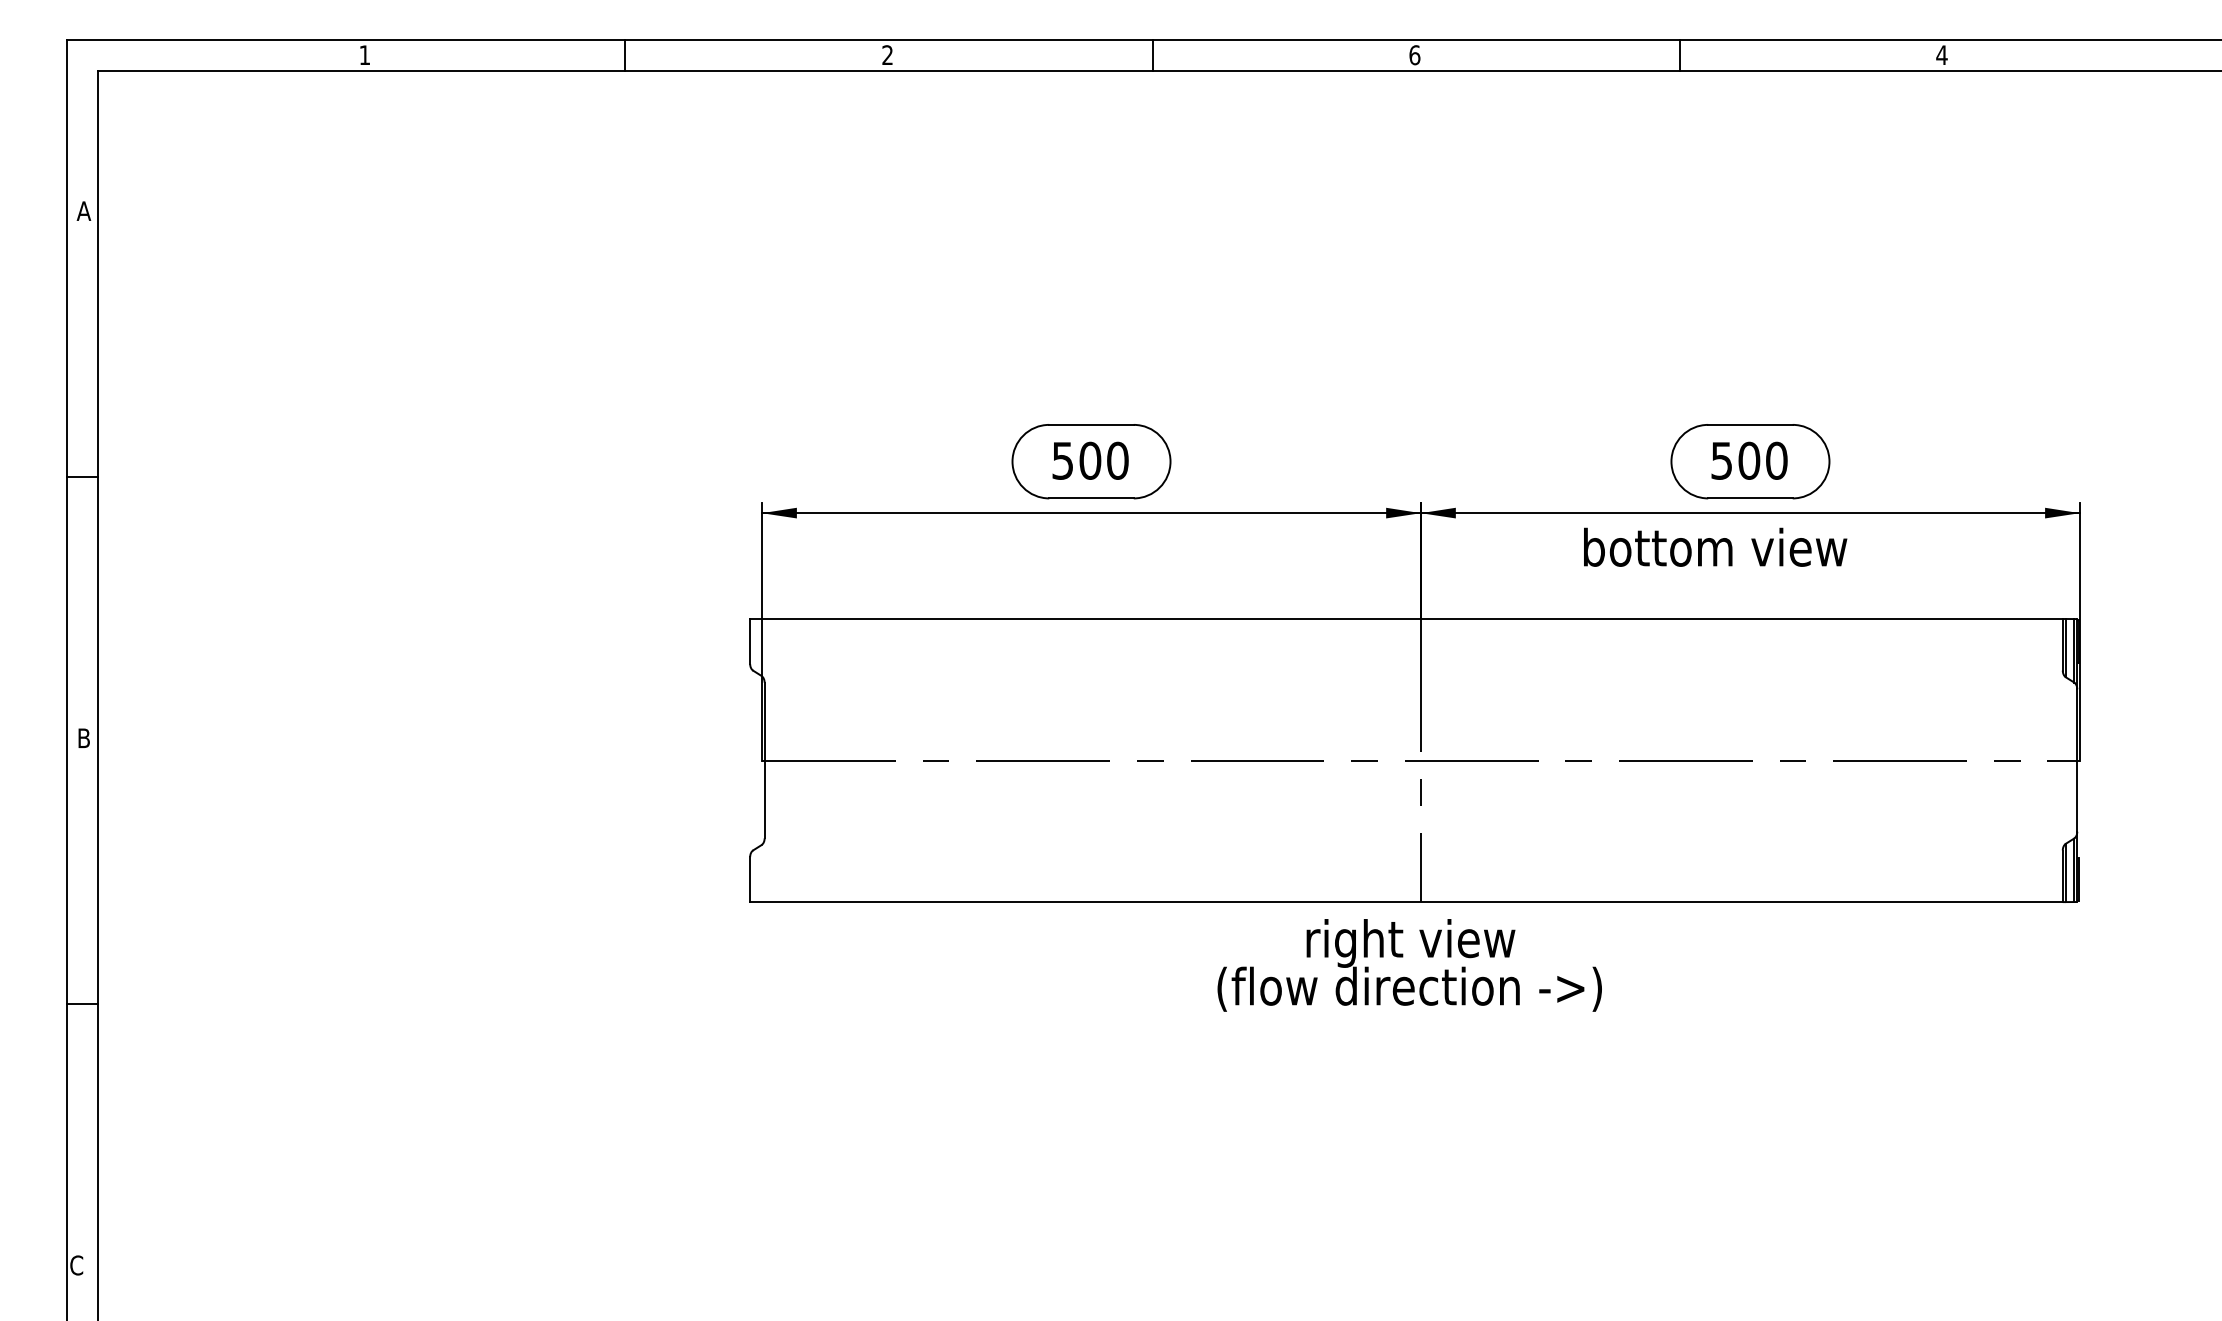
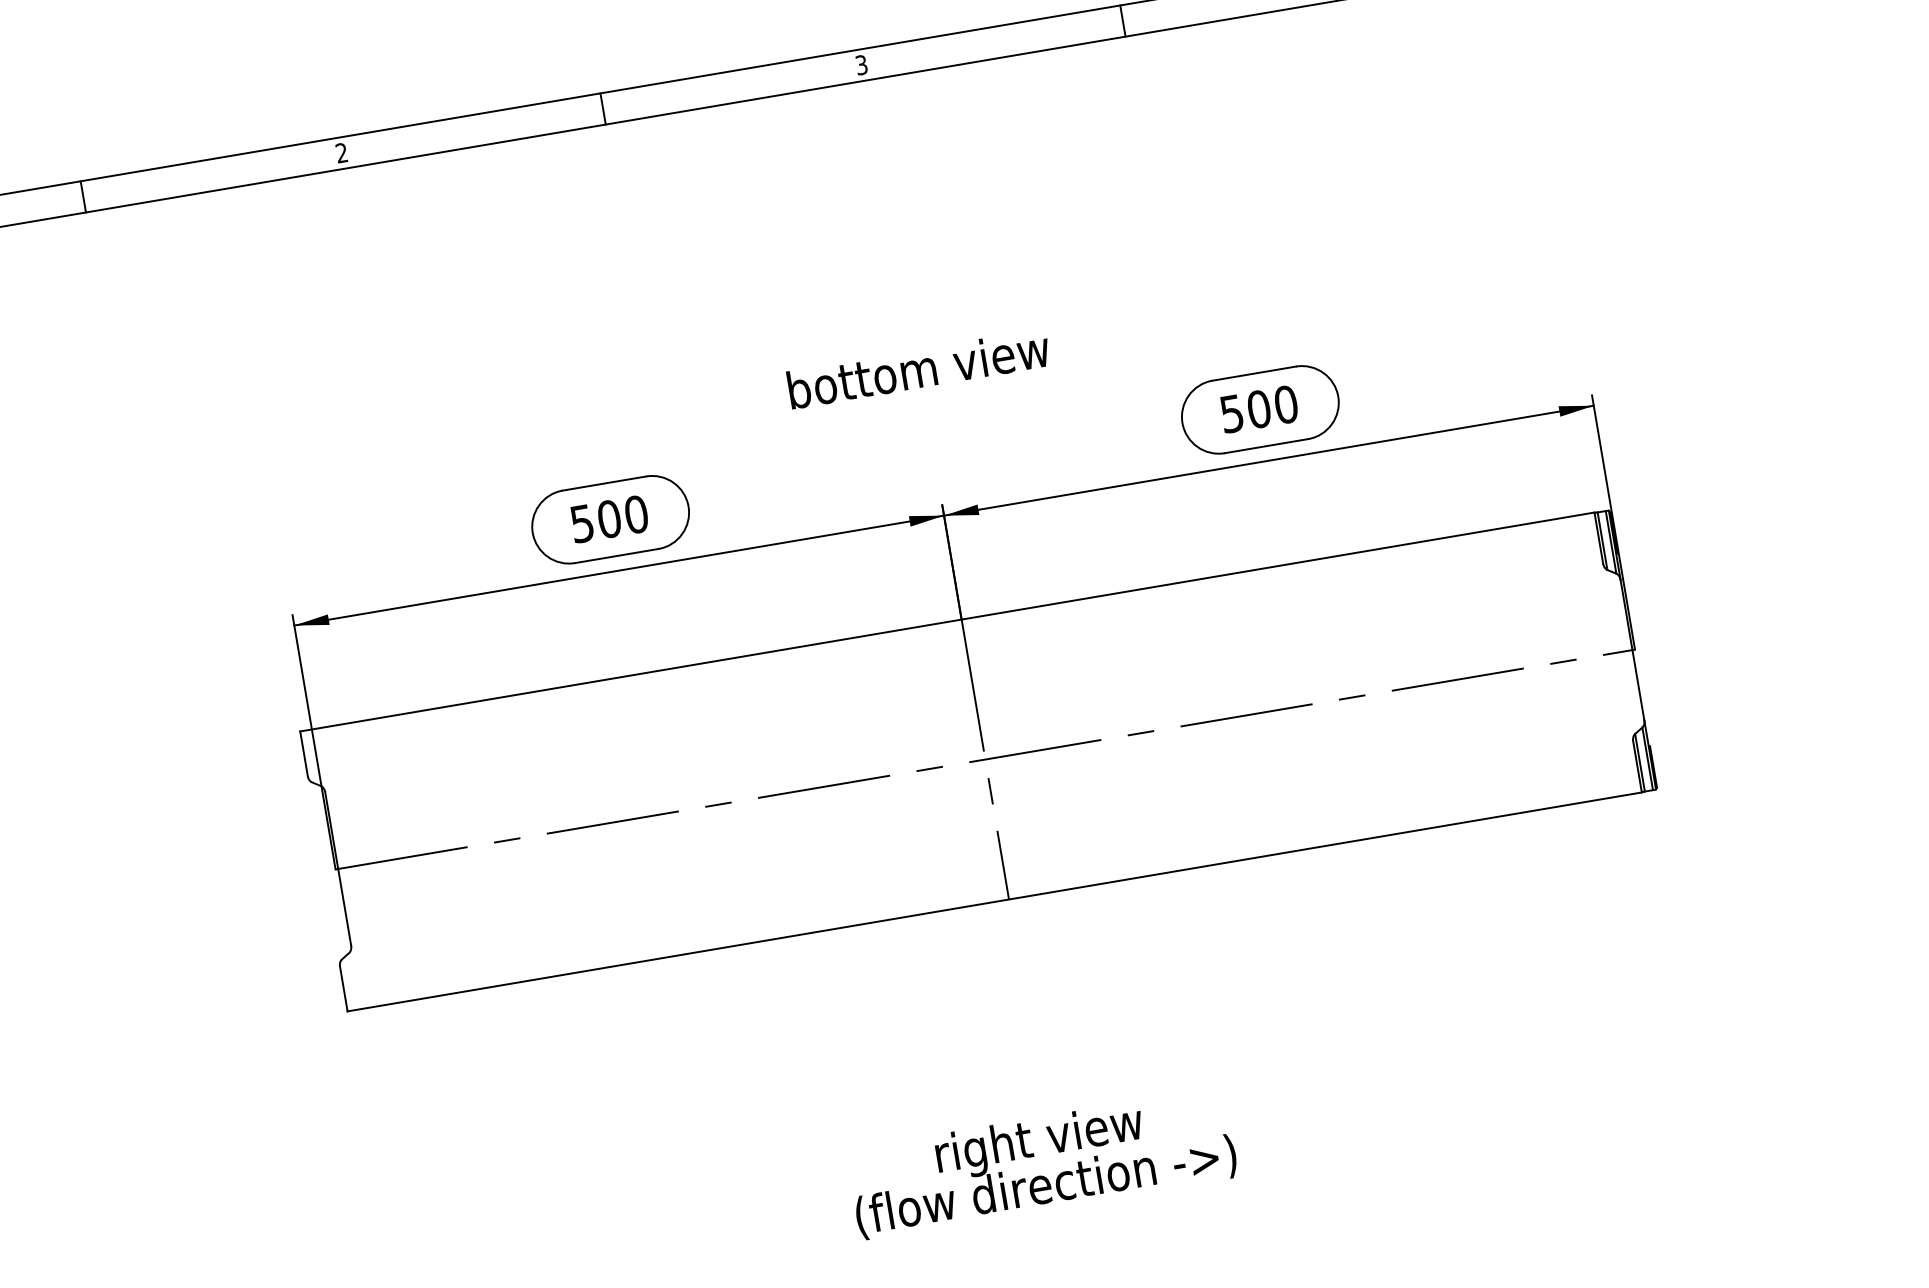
text: (1414, 55) -> (861, 65), 6 -> 3
text: (1715, 546) -> (918, 368), moved
text: (1409, 965) -> (1042, 1163), moved

